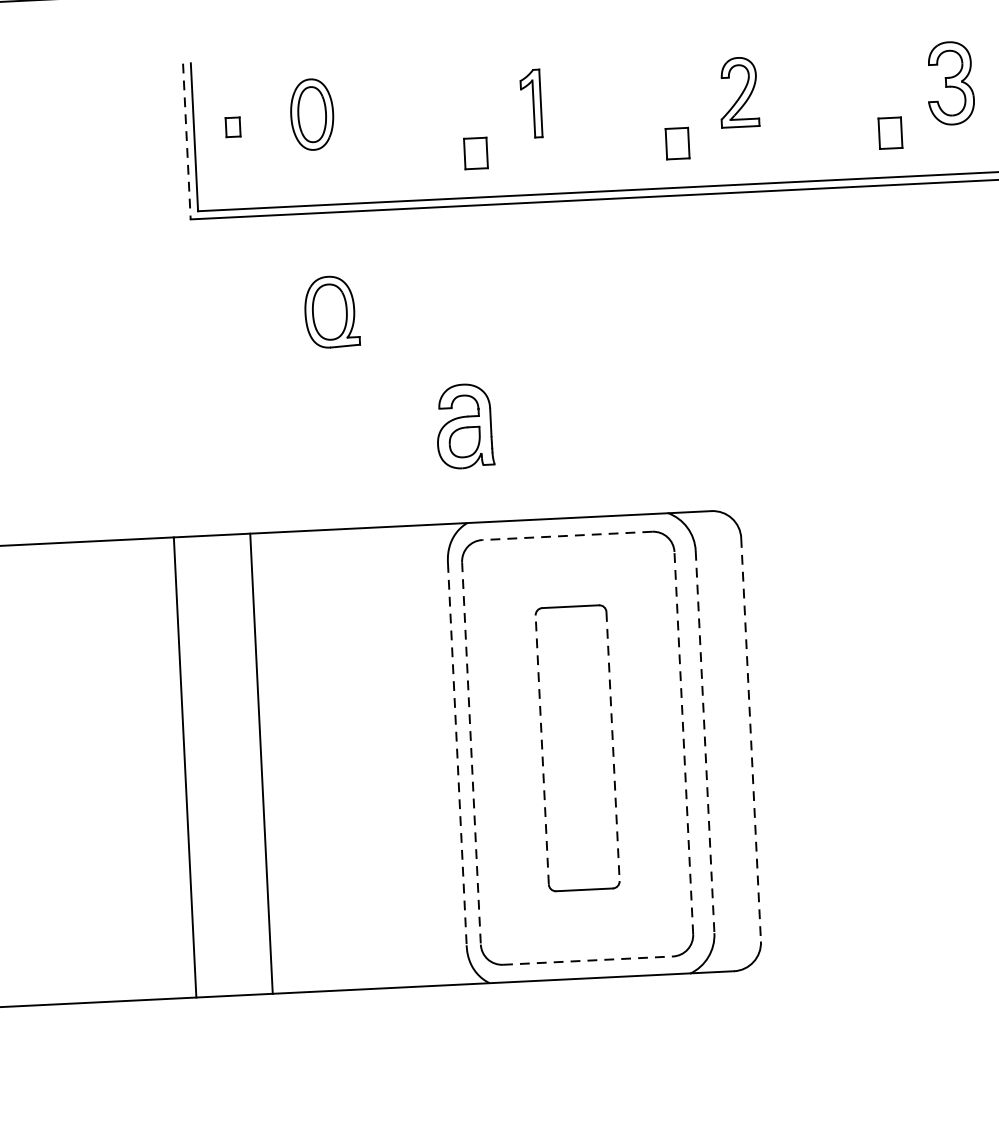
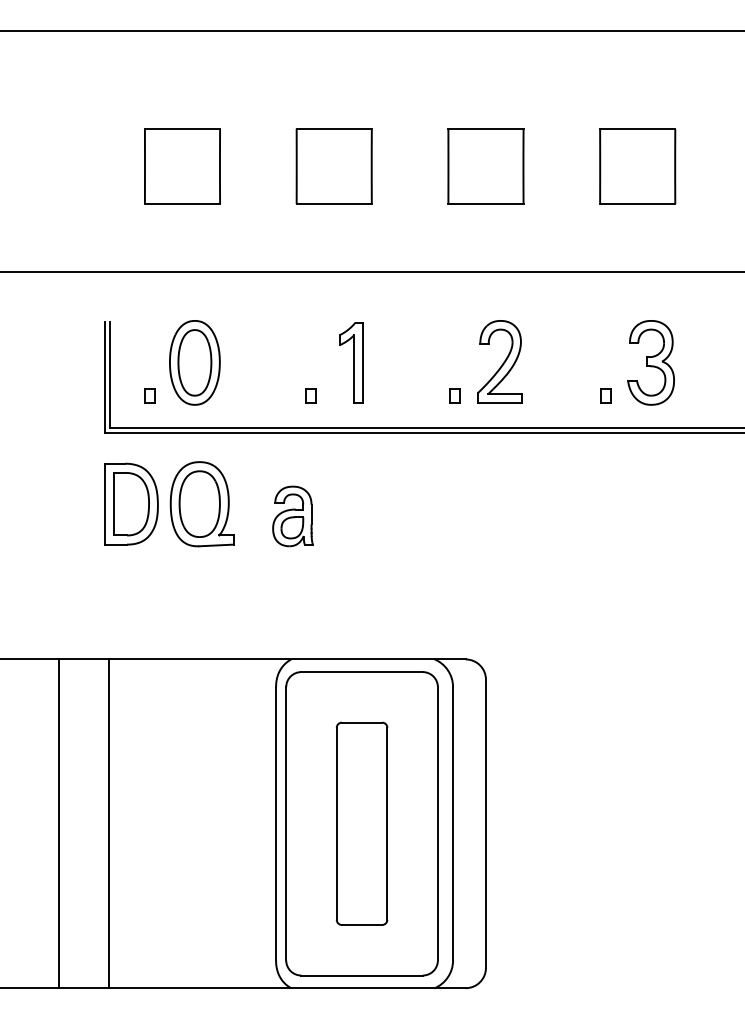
part: (949, 82) -> (650, 362), size x1.43
part: (738, 91) -> (499, 361), size x1.67
part: (531, 103) -> (351, 362), size x1.67
part: (311, 114) -> (194, 362), size x1.67
part: (232, 126) -> (149, 395), moved
part: (889, 132) -> (605, 395), size x0.62
line: (186, 141) -> (104, 377), dashed -> solid
part: (677, 142) -> (454, 395), size x0.62
part: (476, 152) -> (310, 395), size x0.62
part: (331, 312) -> (201, 504), size x1.67
part: (233, 315) -> (131, 503), added
part: (464, 426) -> (292, 516), moved
line: (567, 536) -> (362, 672), dashed -> solid
line: (750, 740) -> (485, 824), dashed -> solid
line: (705, 741) -> (453, 823), dashed -> solid
line: (683, 742) -> (437, 823), dashed -> solid
line: (613, 747) -> (387, 824), dashed -> solid
line: (541, 749) -> (336, 823), dashed -> solid
line: (457, 753) -> (276, 823), dashed -> solid
line: (471, 753) -> (286, 823), dashed -> solid
line: (261, 763) -> (109, 823), moved
line: (184, 767) -> (58, 823), moved
line: (588, 960) -> (362, 975), dashed -> solid

